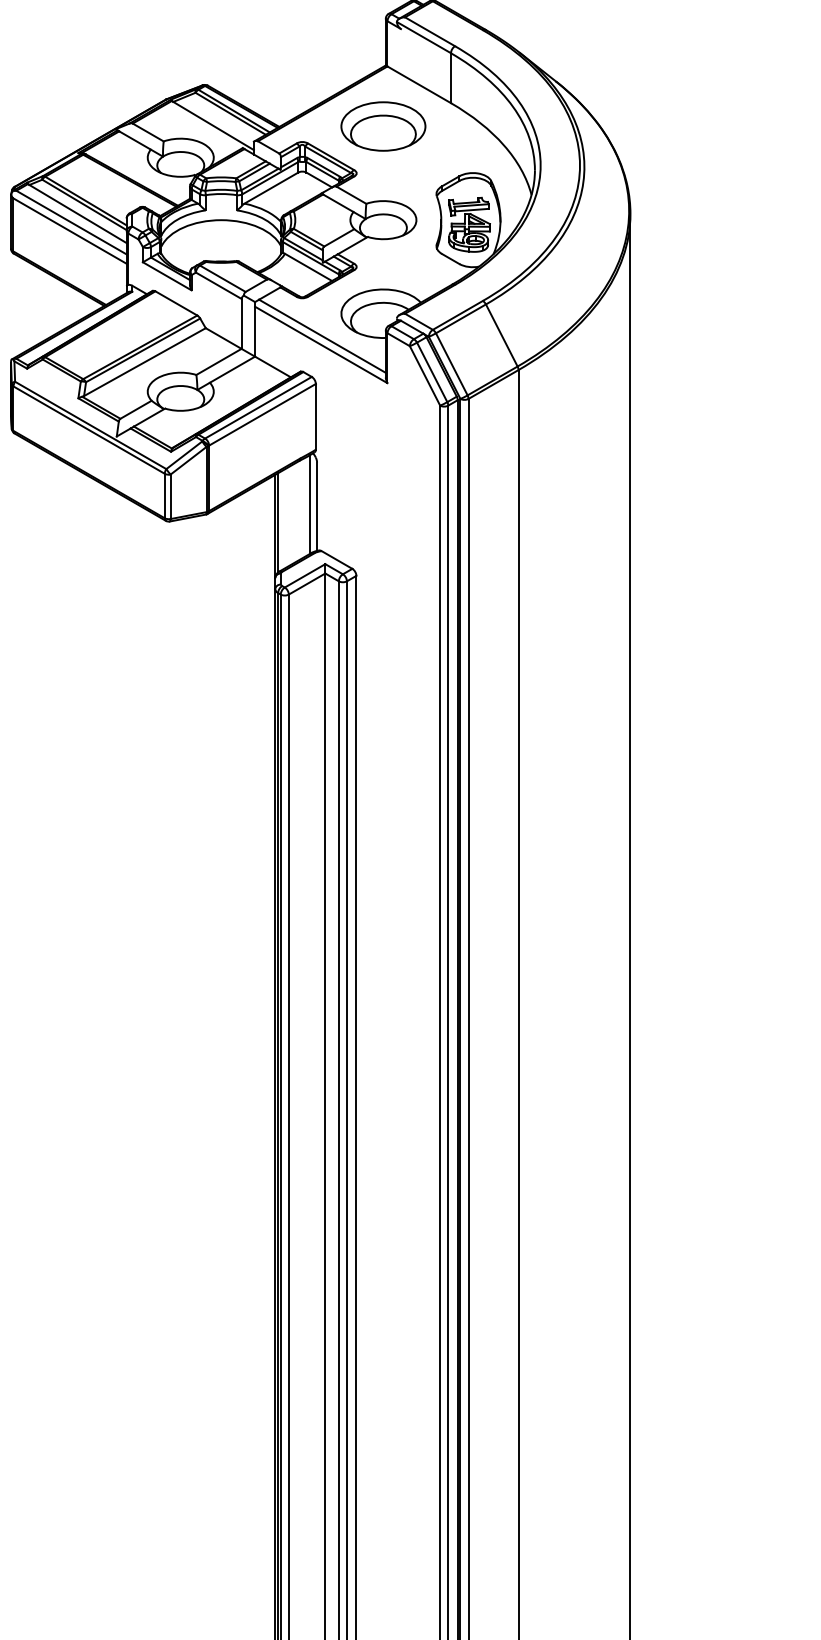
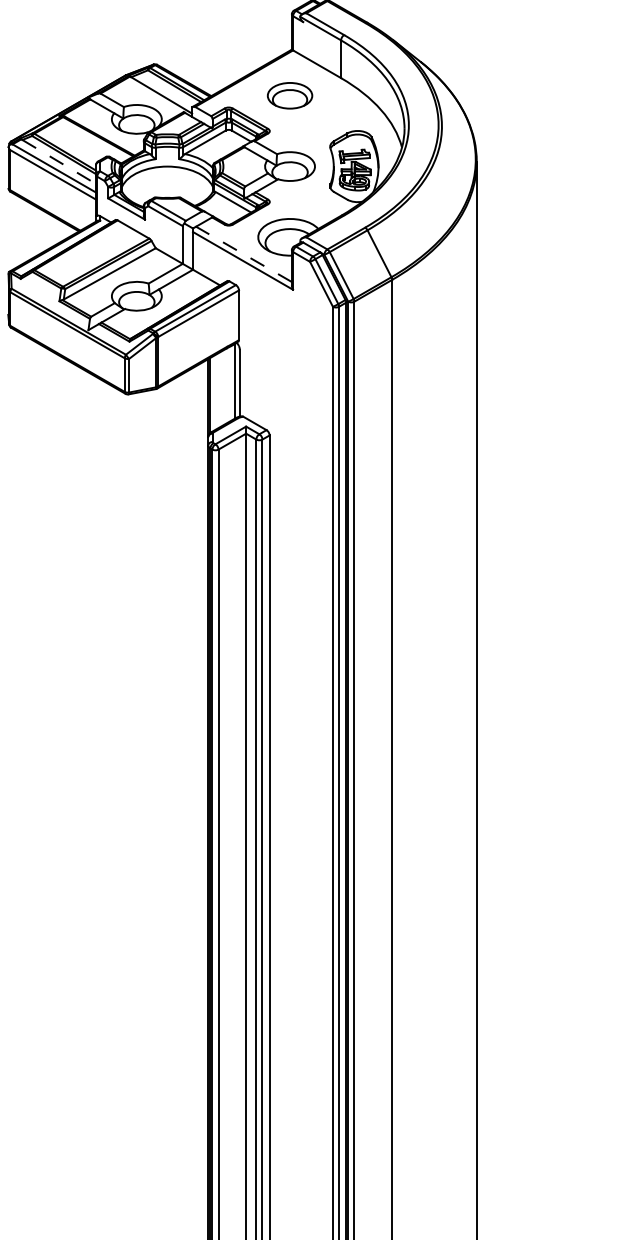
part: (383, 126) -> (290, 95), size x0.7
line: (78, 214) -> (59, 162), solid -> dashed
line: (322, 336) -> (243, 254), solid -> dashed

